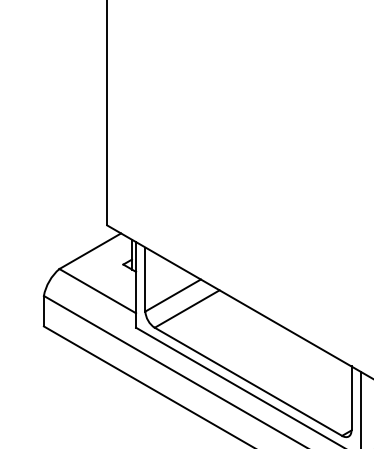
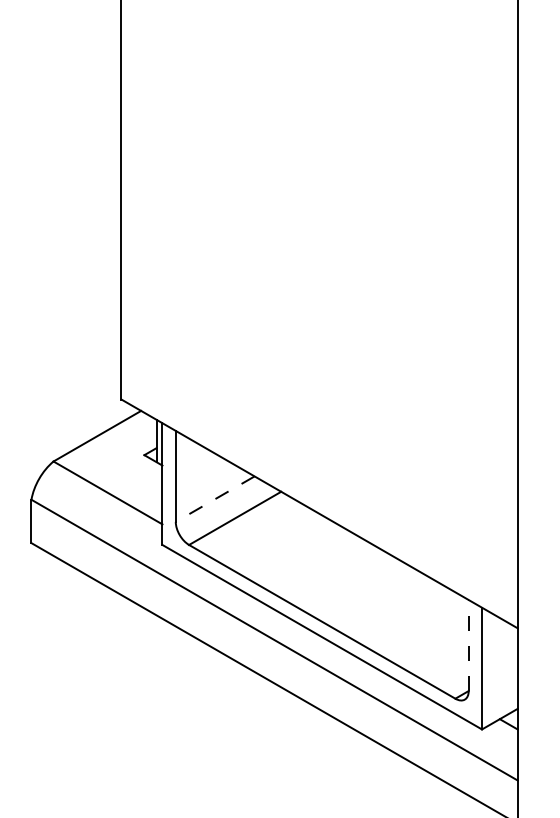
line: (173, 295) -> (215, 499), solid -> dashed
line: (351, 398) -> (468, 645), solid -> dashed

